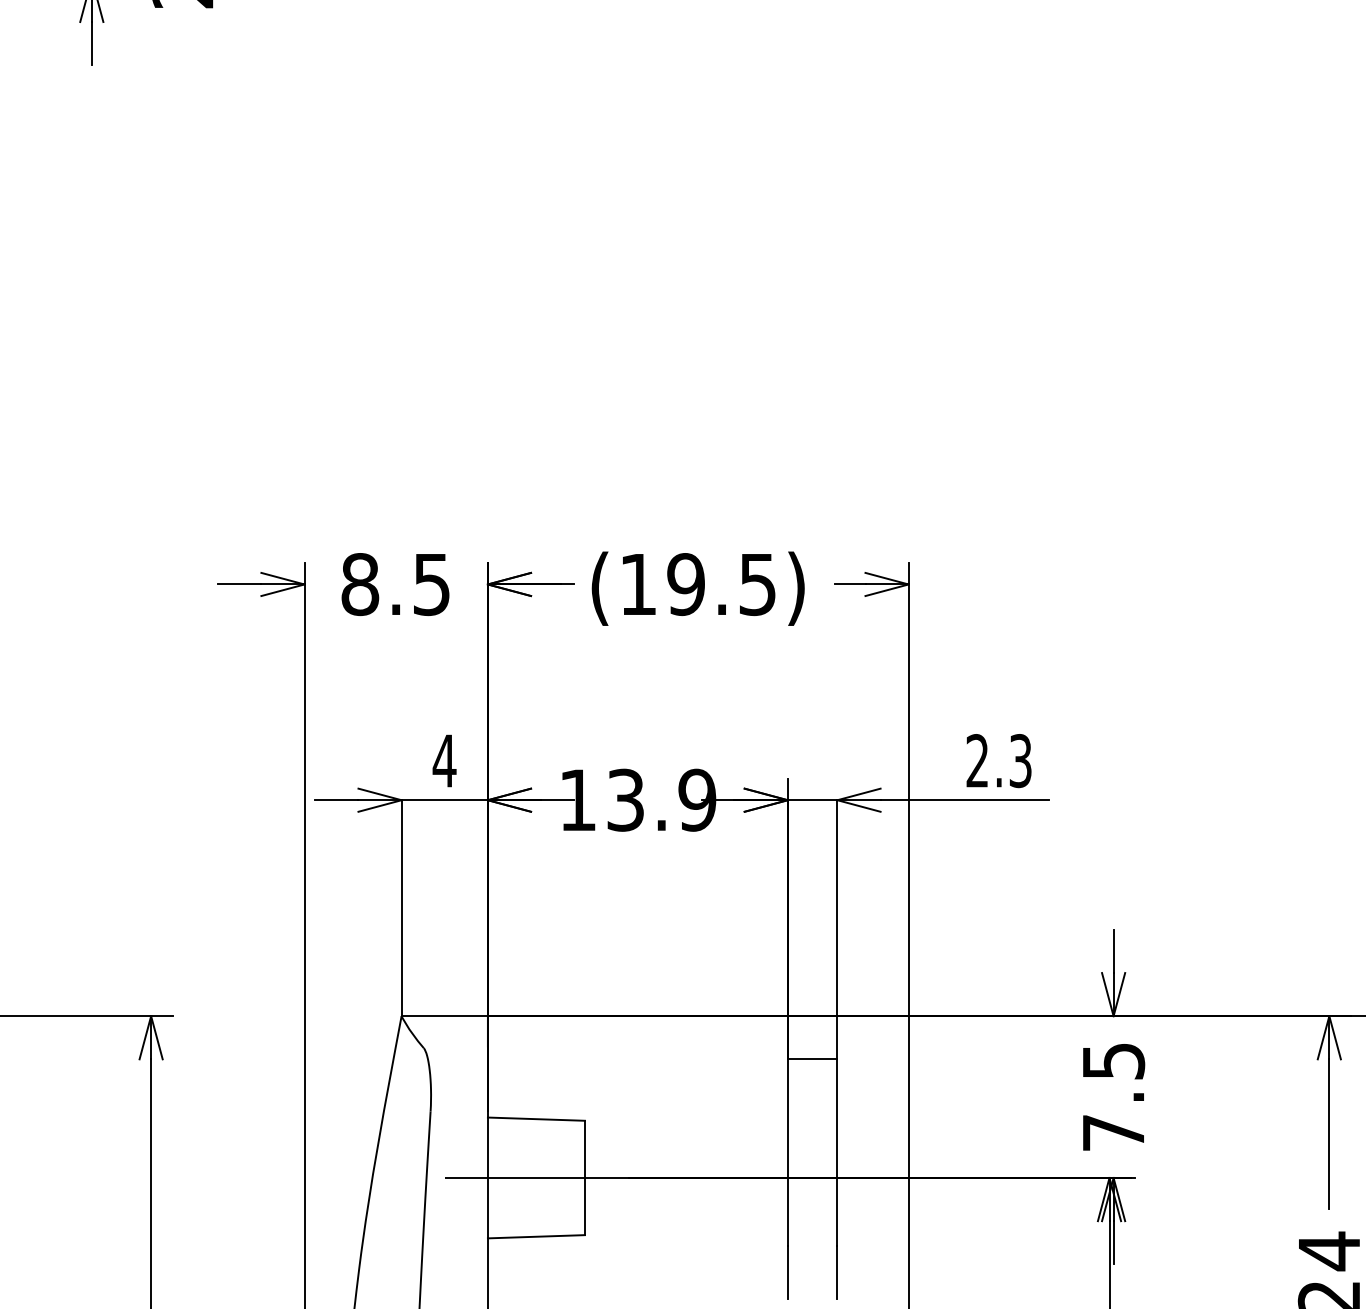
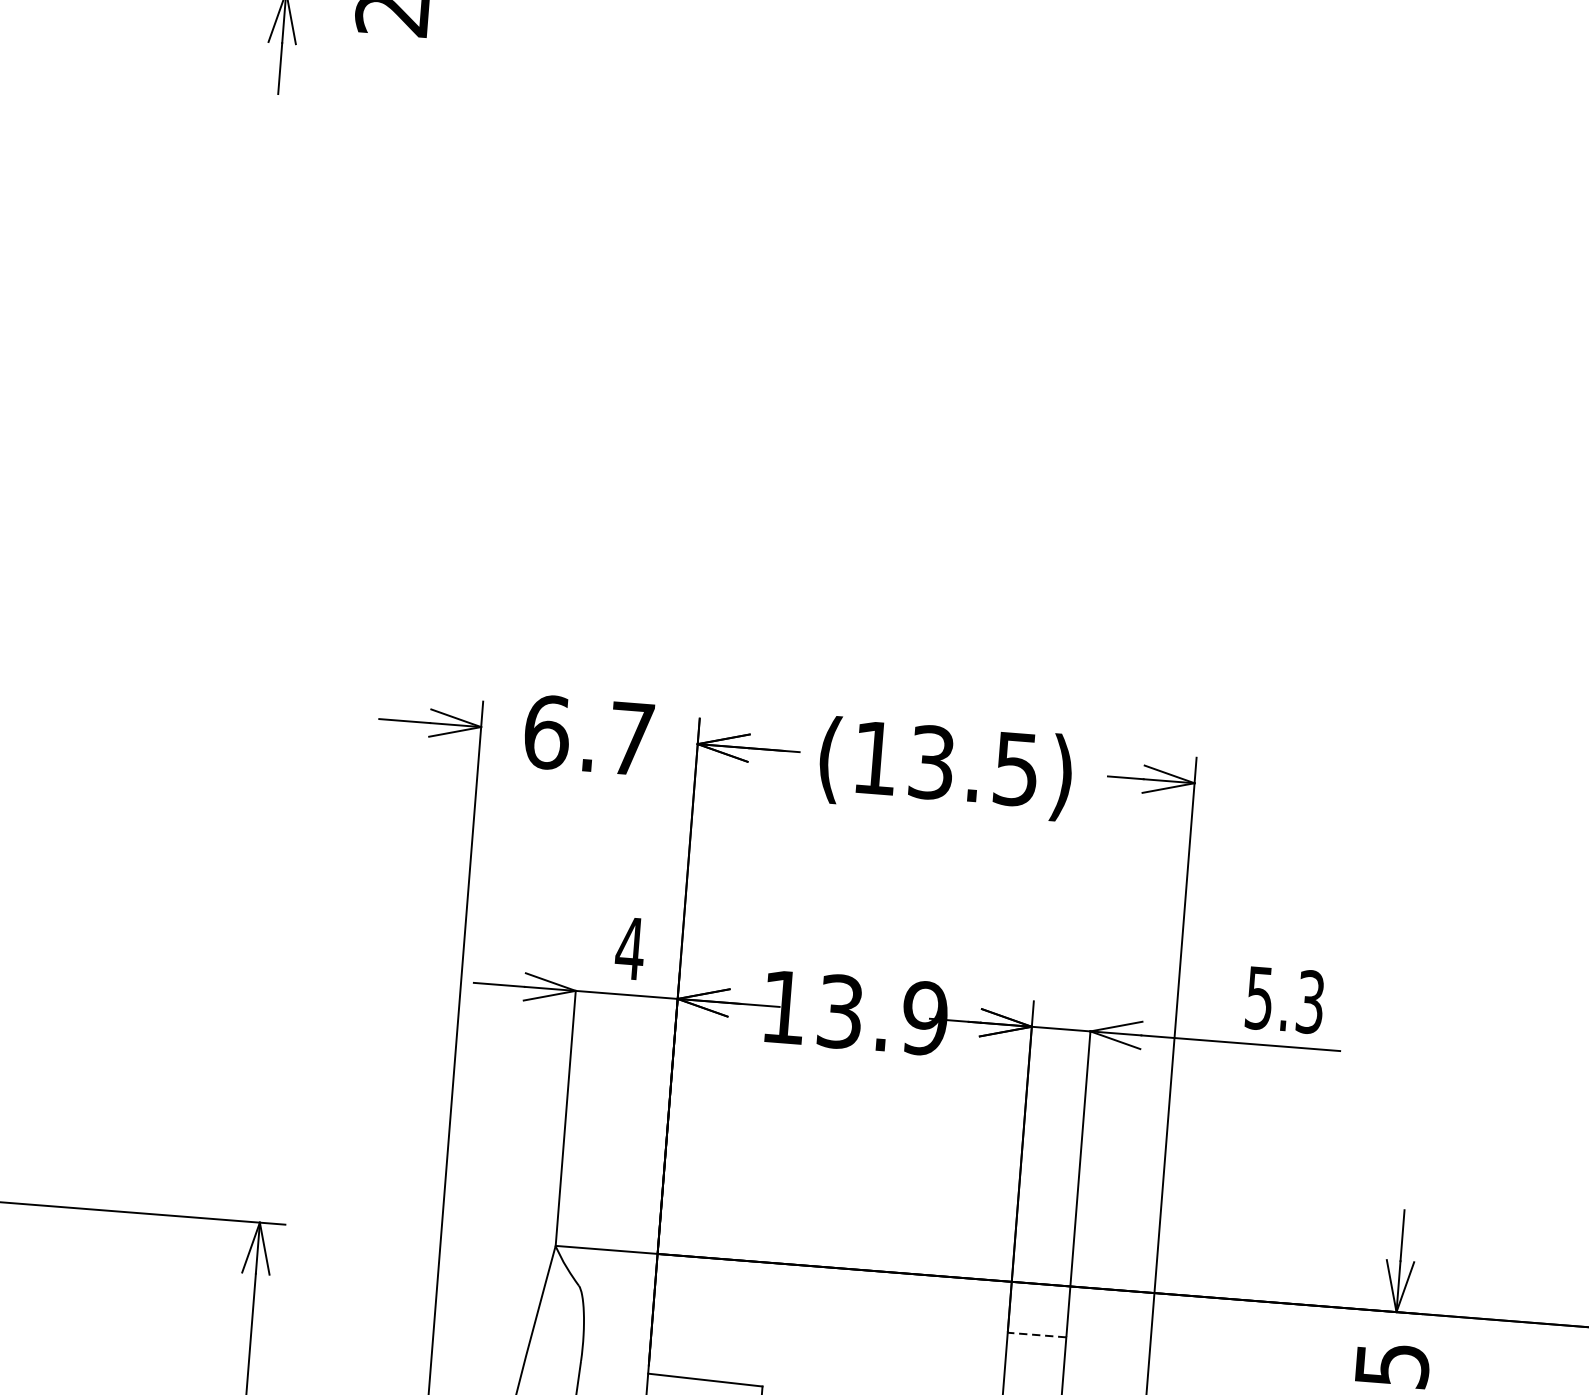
text: (395, 584) -> (588, 735), 8.5 -> 6.7
text: (685, 584) -> (931, 762), (19.5) -> (13.5)
text: (977, 761) -> (1259, 998), 2.3 -> 5.3
line: (812, 1059) -> (1036, 1335), solid -> dashed

